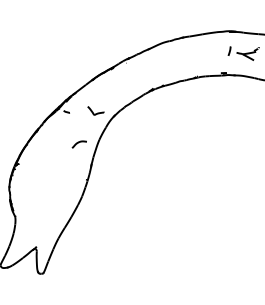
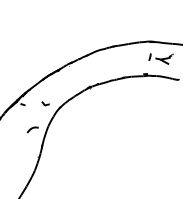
part: (95, 110) -> (45, 103), size x0.6

